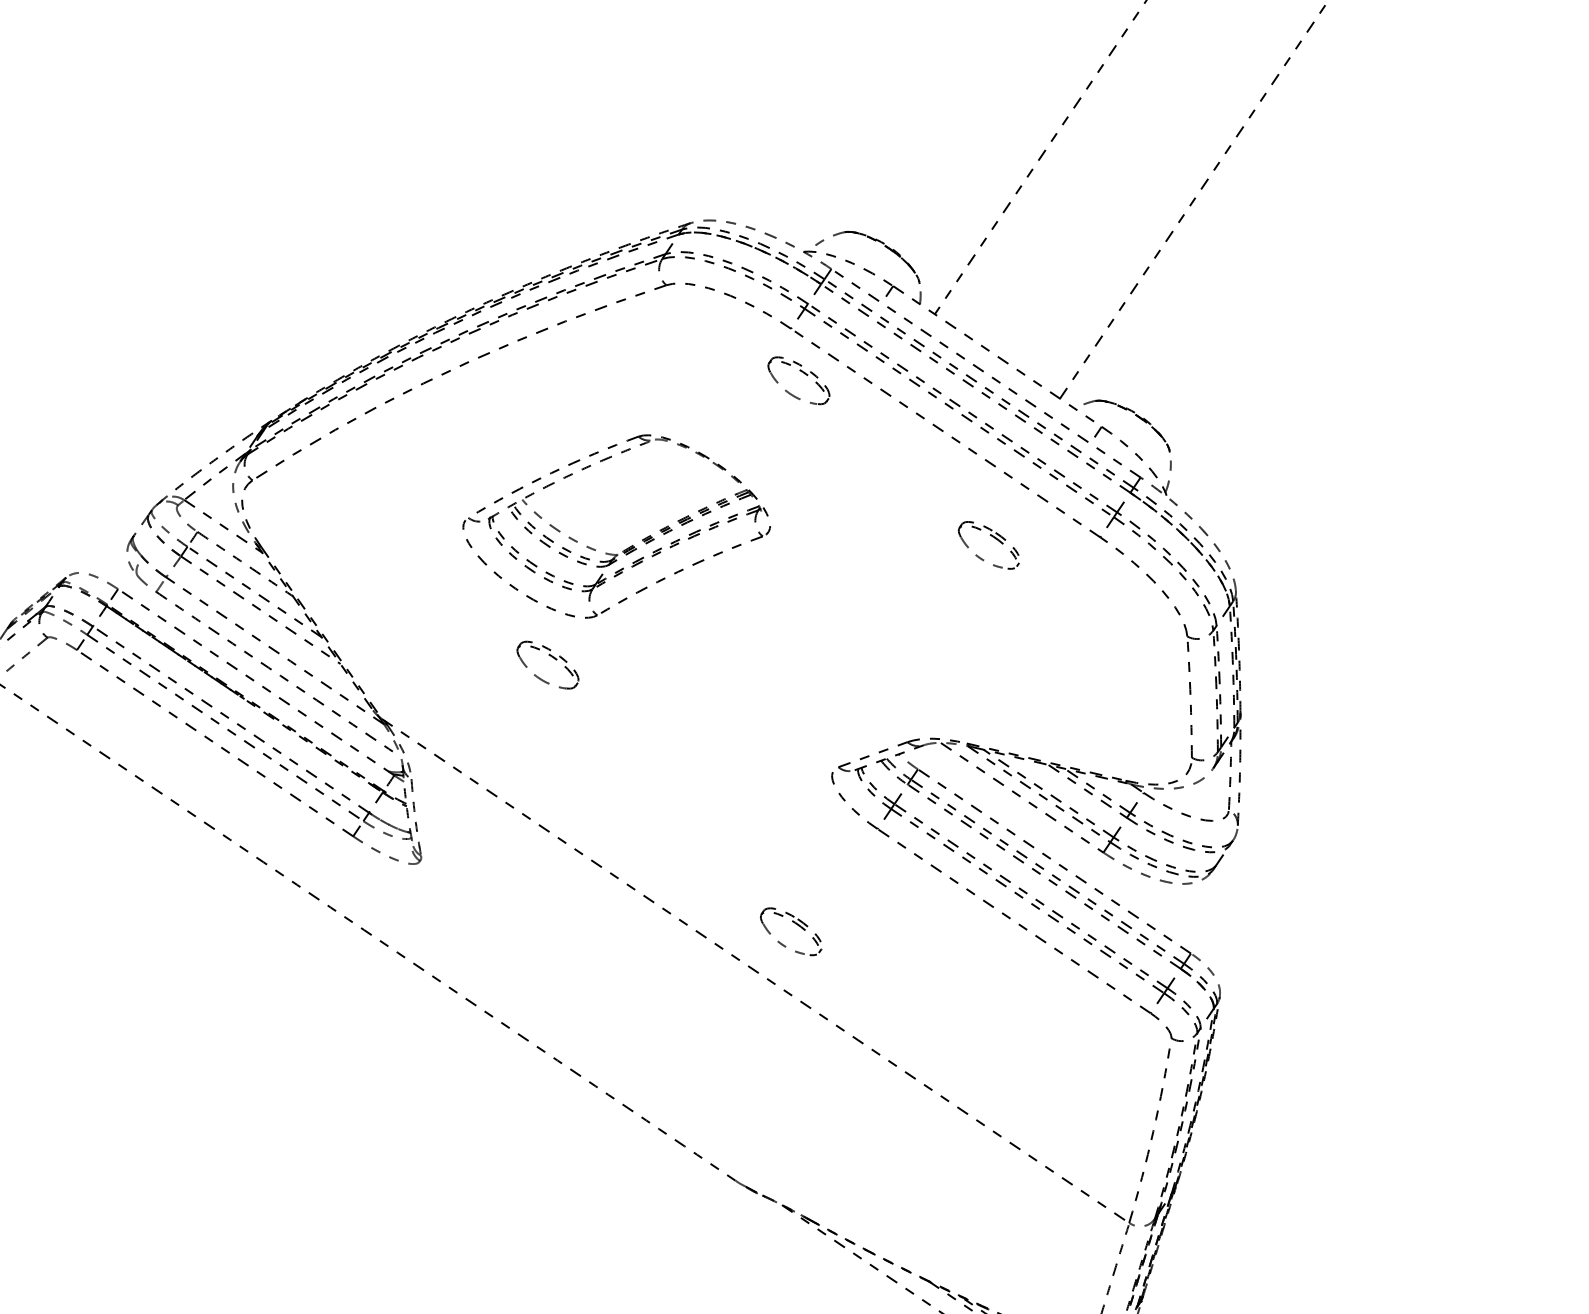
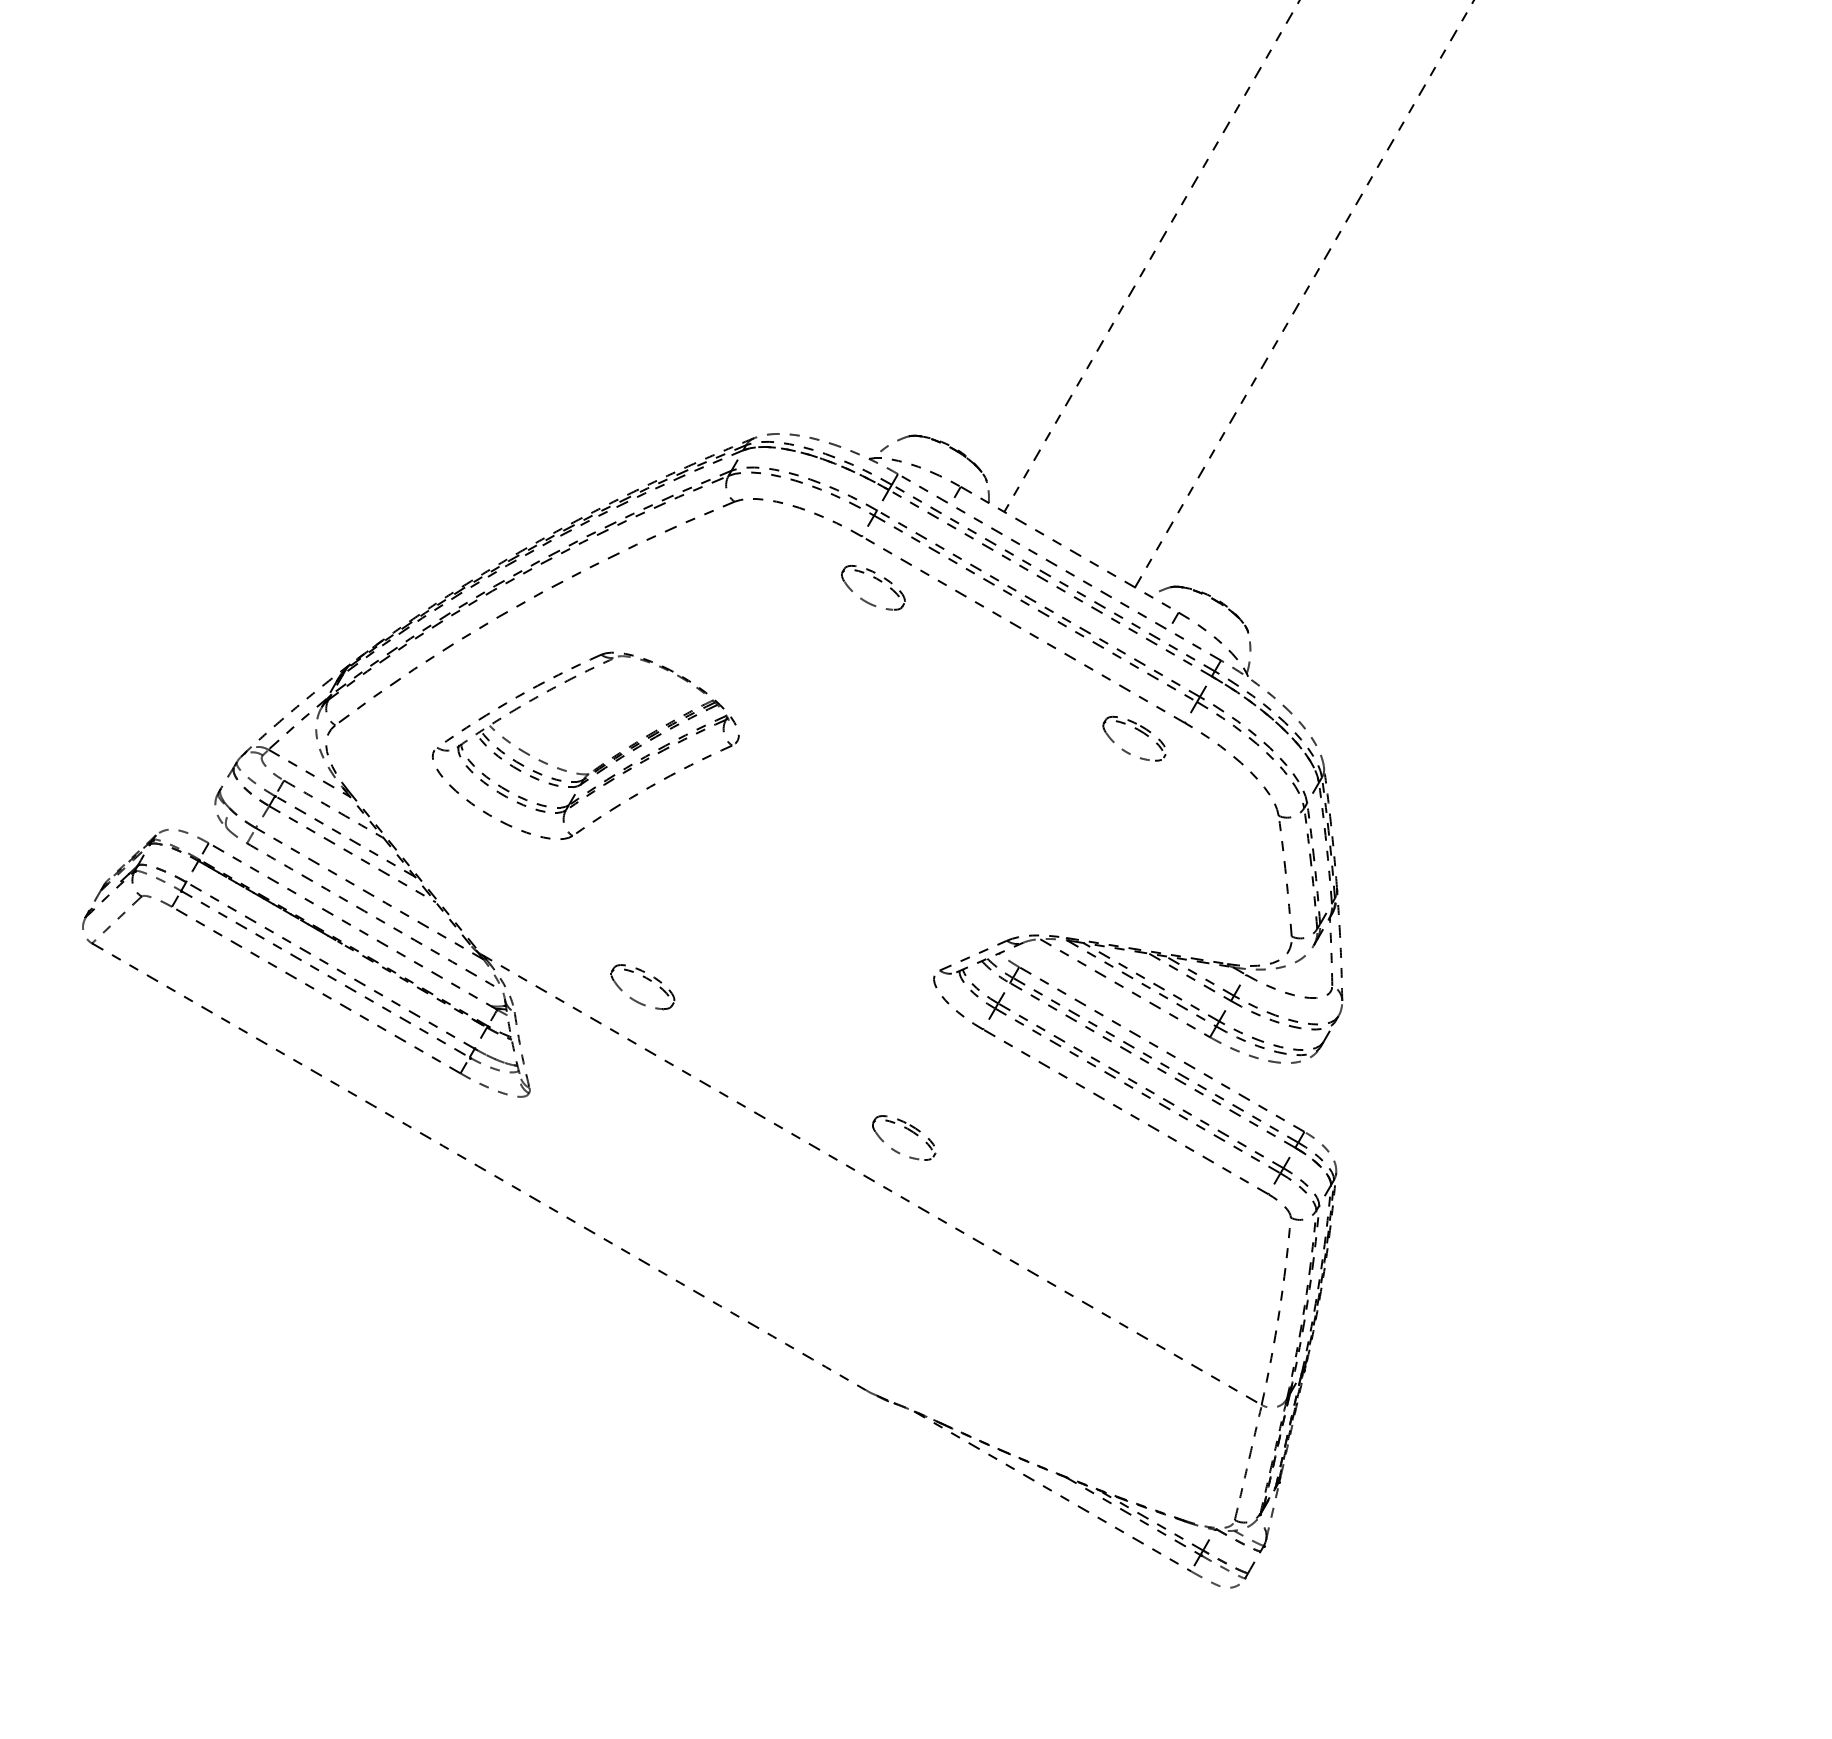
part: (995, 539) -> (1140, 732), moved
part: (626, 547) -> (597, 766), moved
part: (552, 657) -> (646, 979), moved

